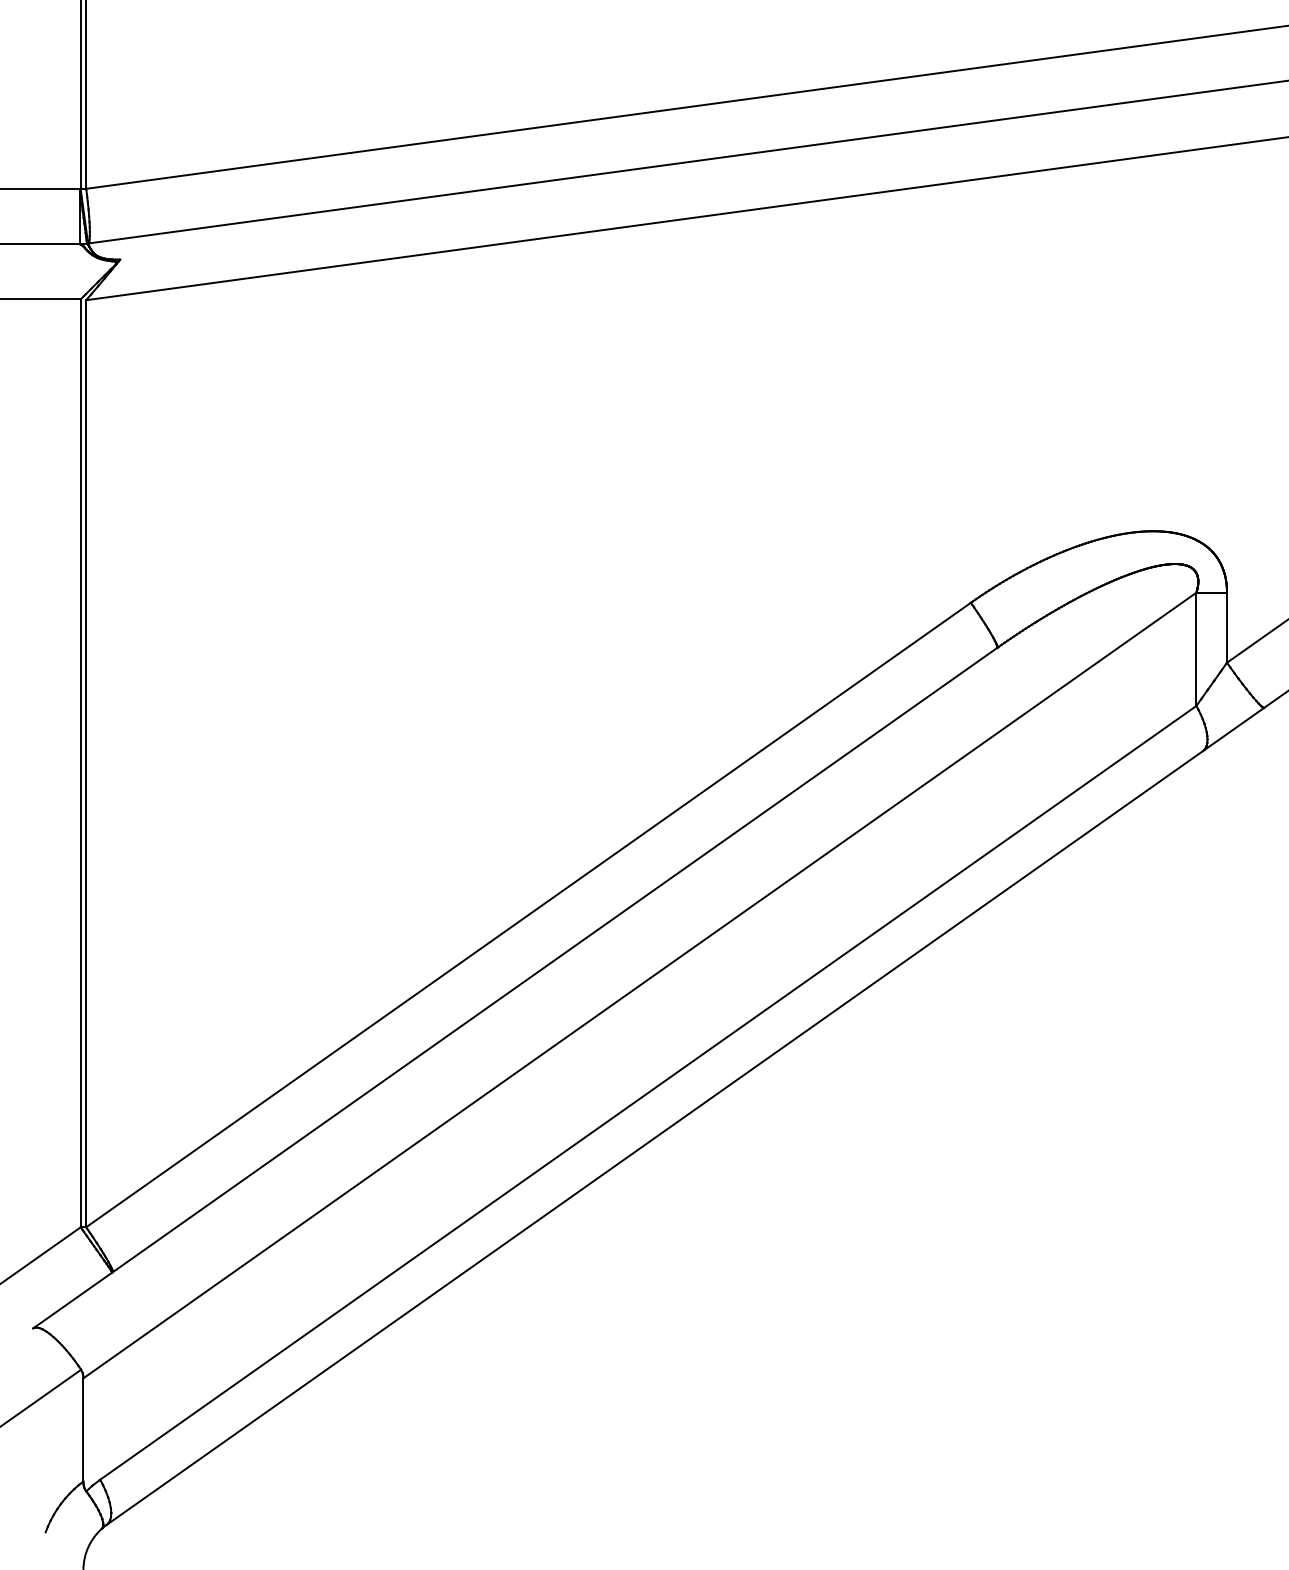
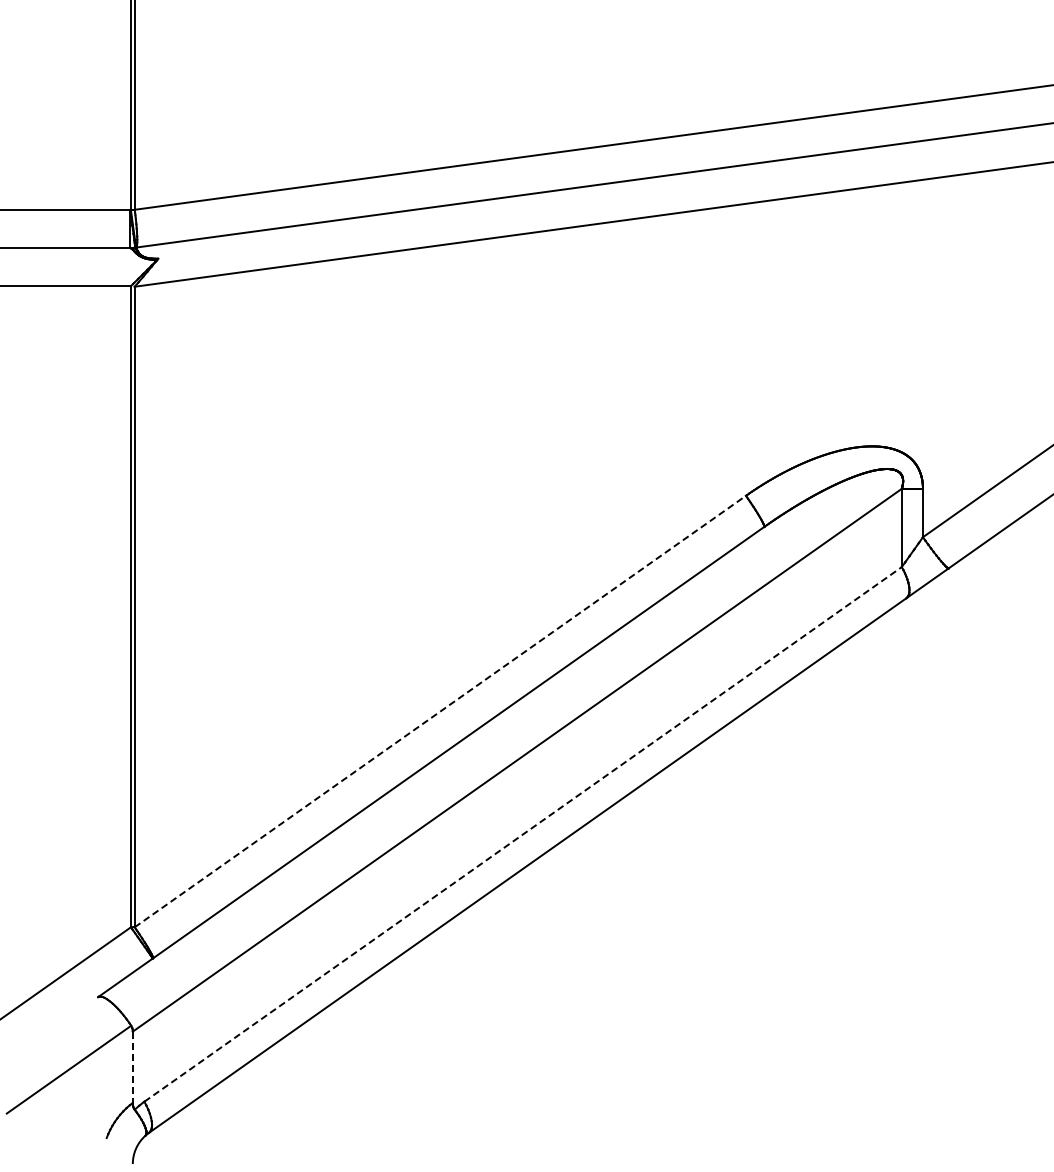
line: (528, 914) -> (440, 711), solid -> dashed
line: (648, 1092) -> (523, 834), solid -> dashed
line: (82, 1430) -> (132, 1067), solid -> dashed

